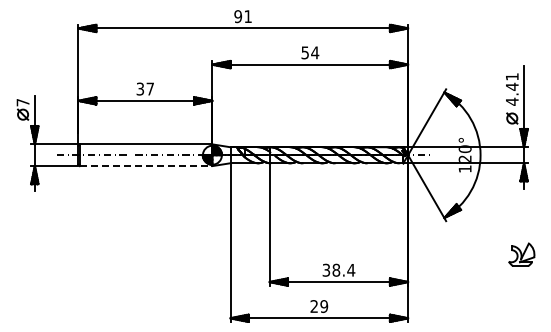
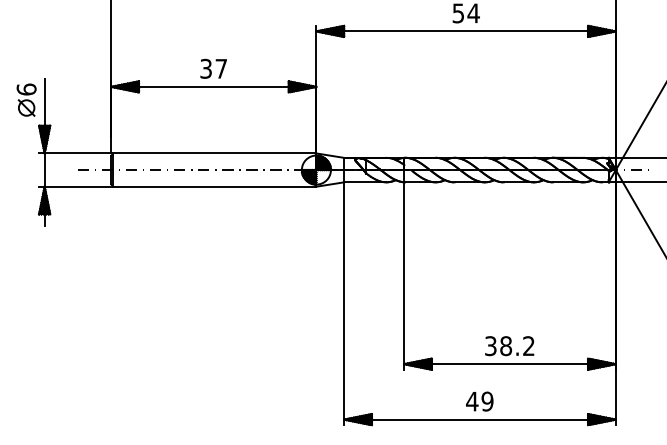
text: (22, 102) -> (25, 89), 7 -> 6
line: (146, 166) -> (215, 187), dashed -> solid
text: (351, 269) -> (529, 344), 38.4 -> 38.2
text: (314, 306) -> (472, 401), 29 -> 49

